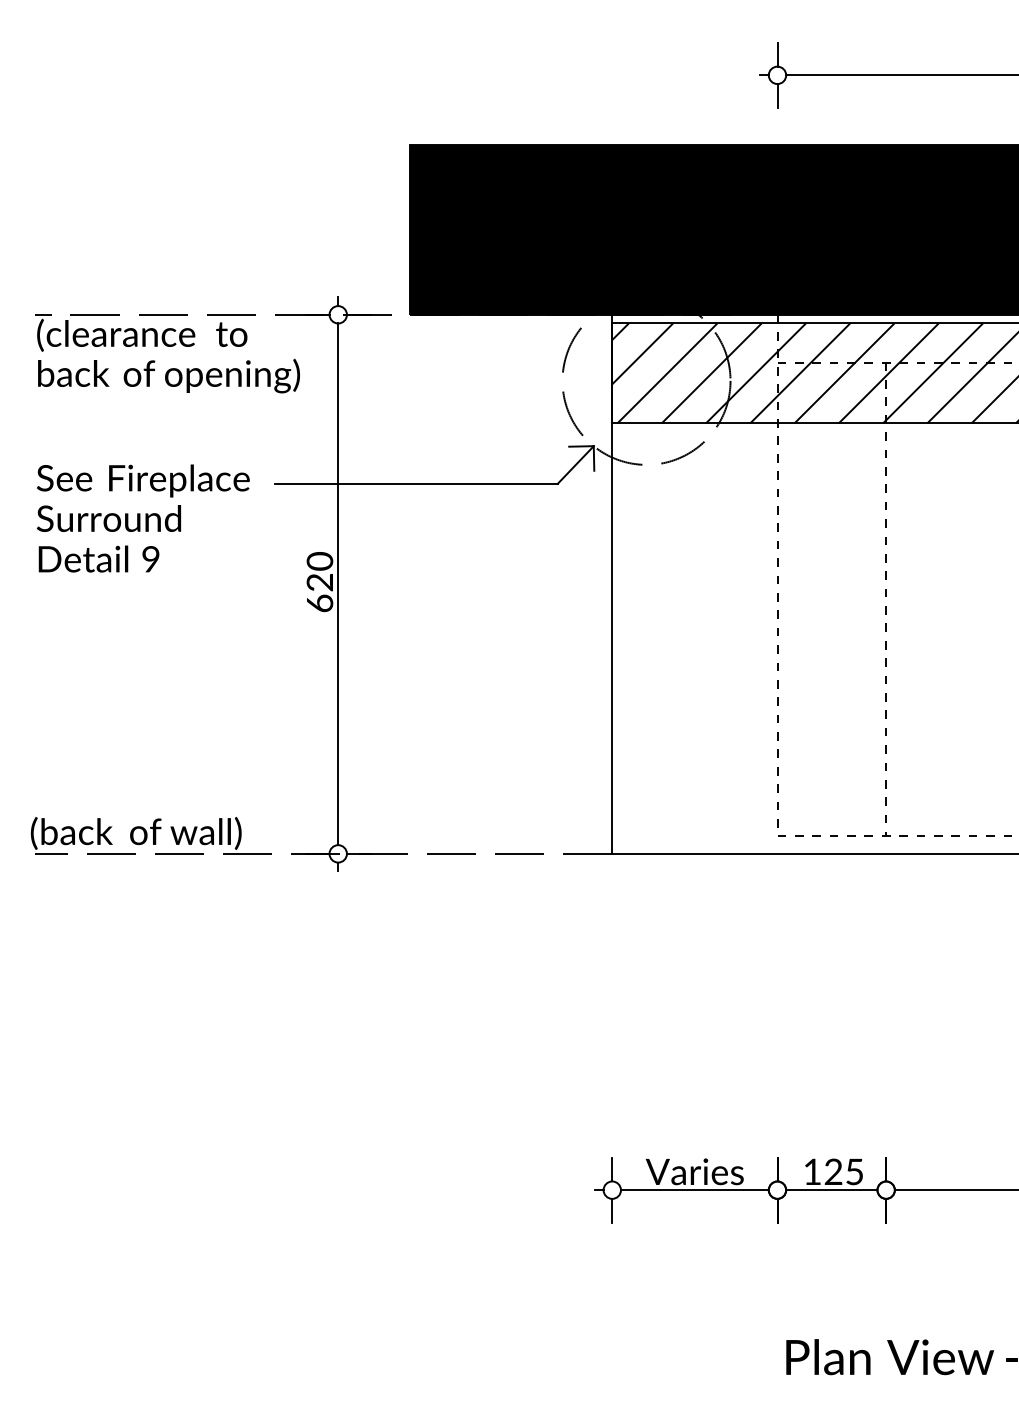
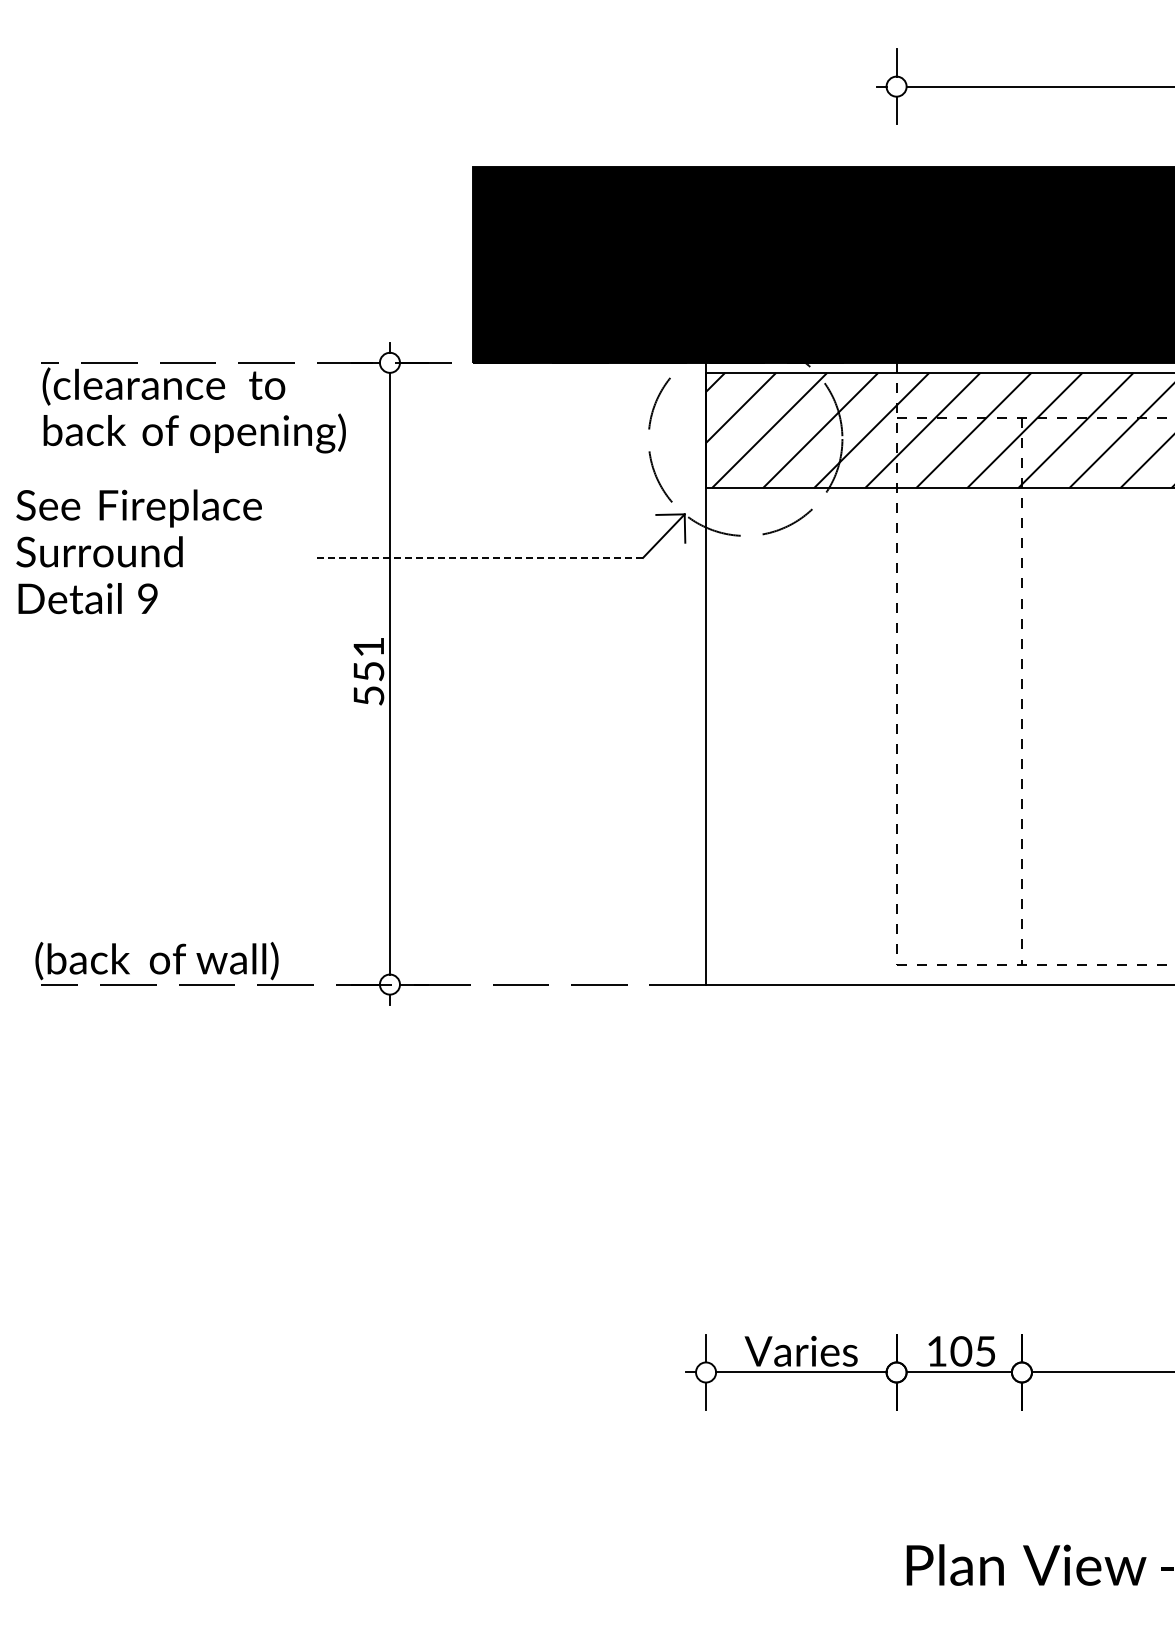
line: (416, 483) -> (480, 557), solid -> dashed
text: (142, 518) -> (138, 551), moved
text: (319, 581) -> (368, 670), 620 -> 551
text: (833, 1171) -> (961, 1351), 125 -> 105

